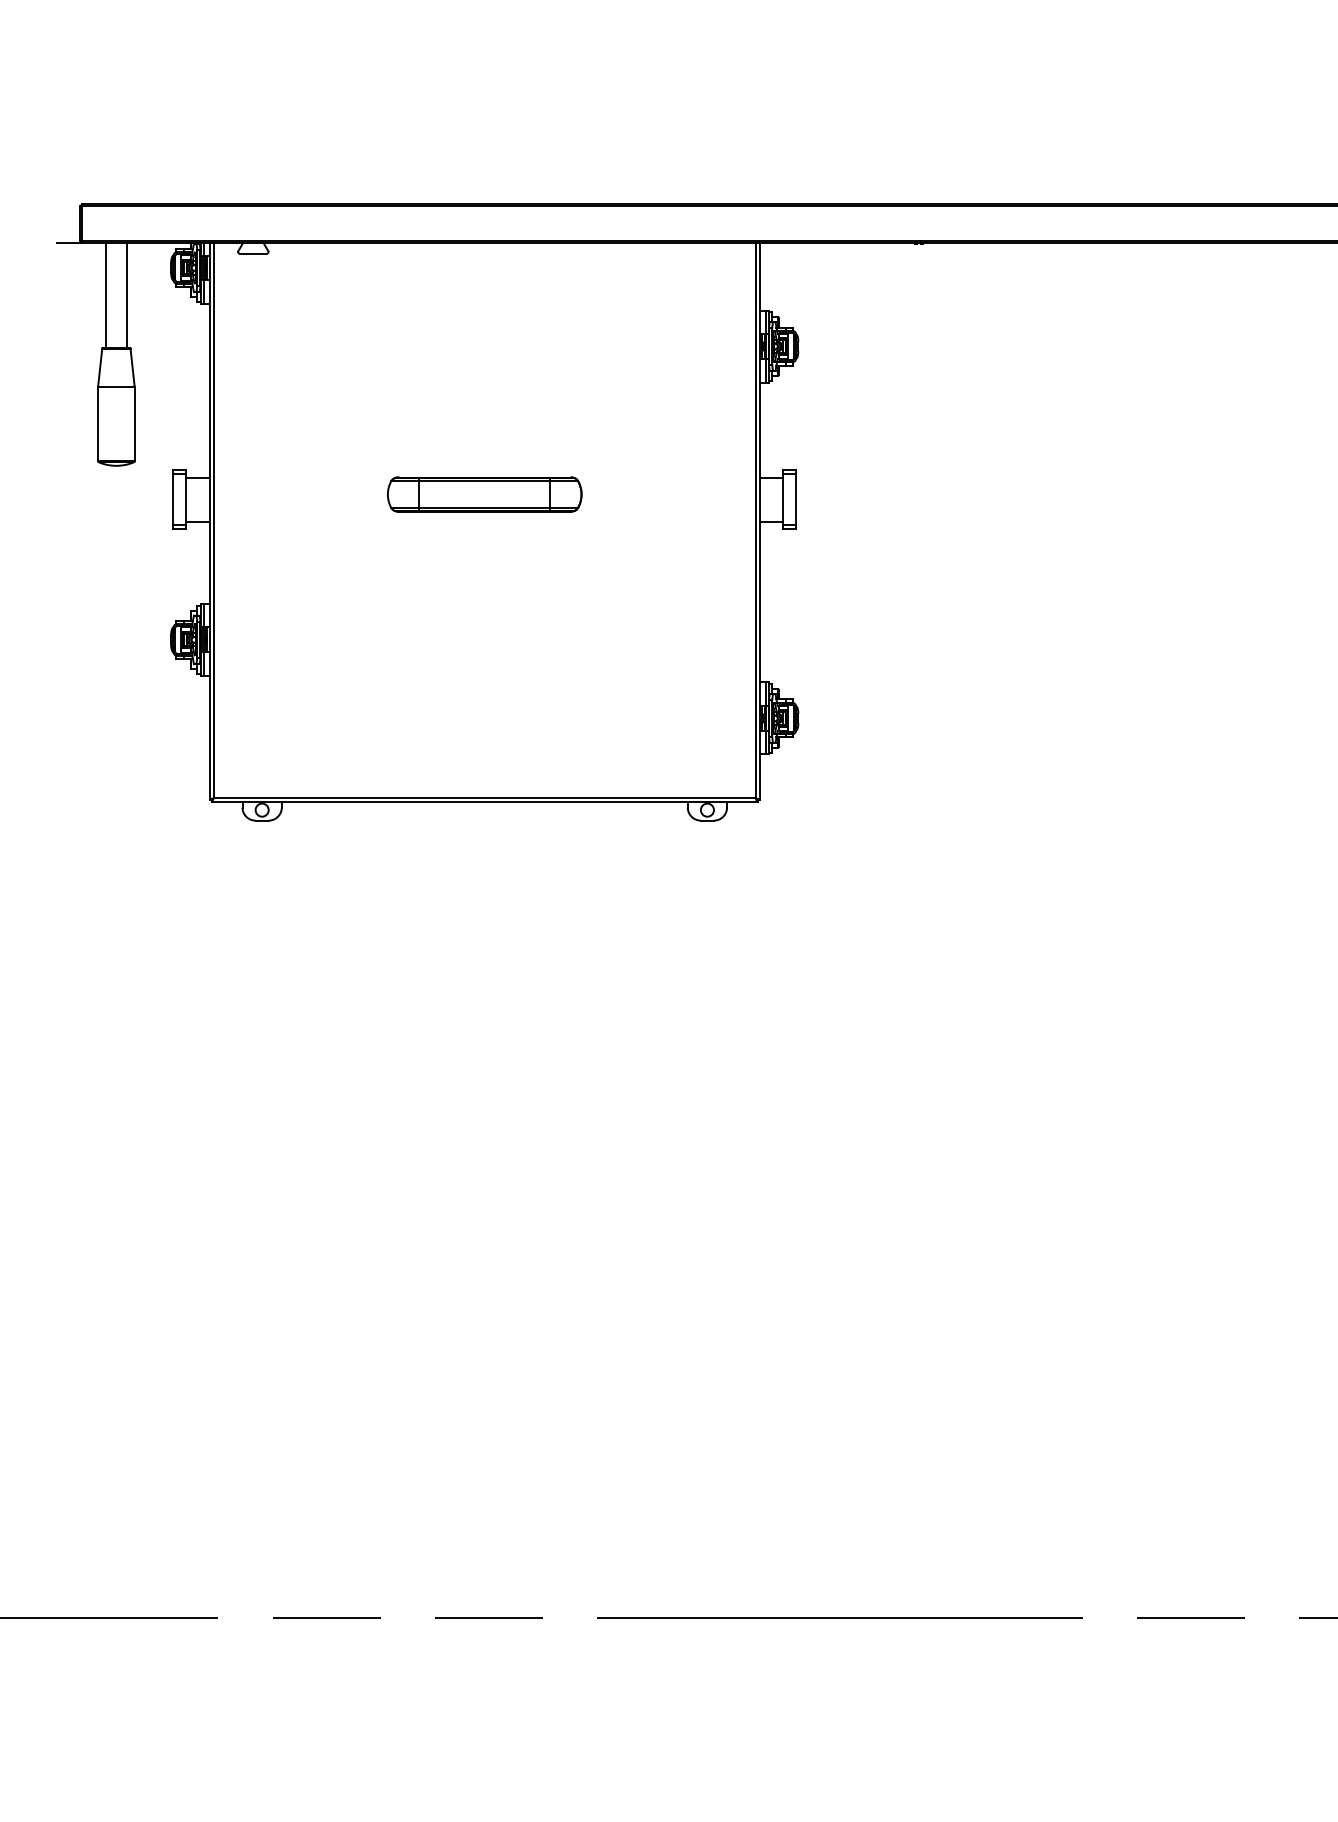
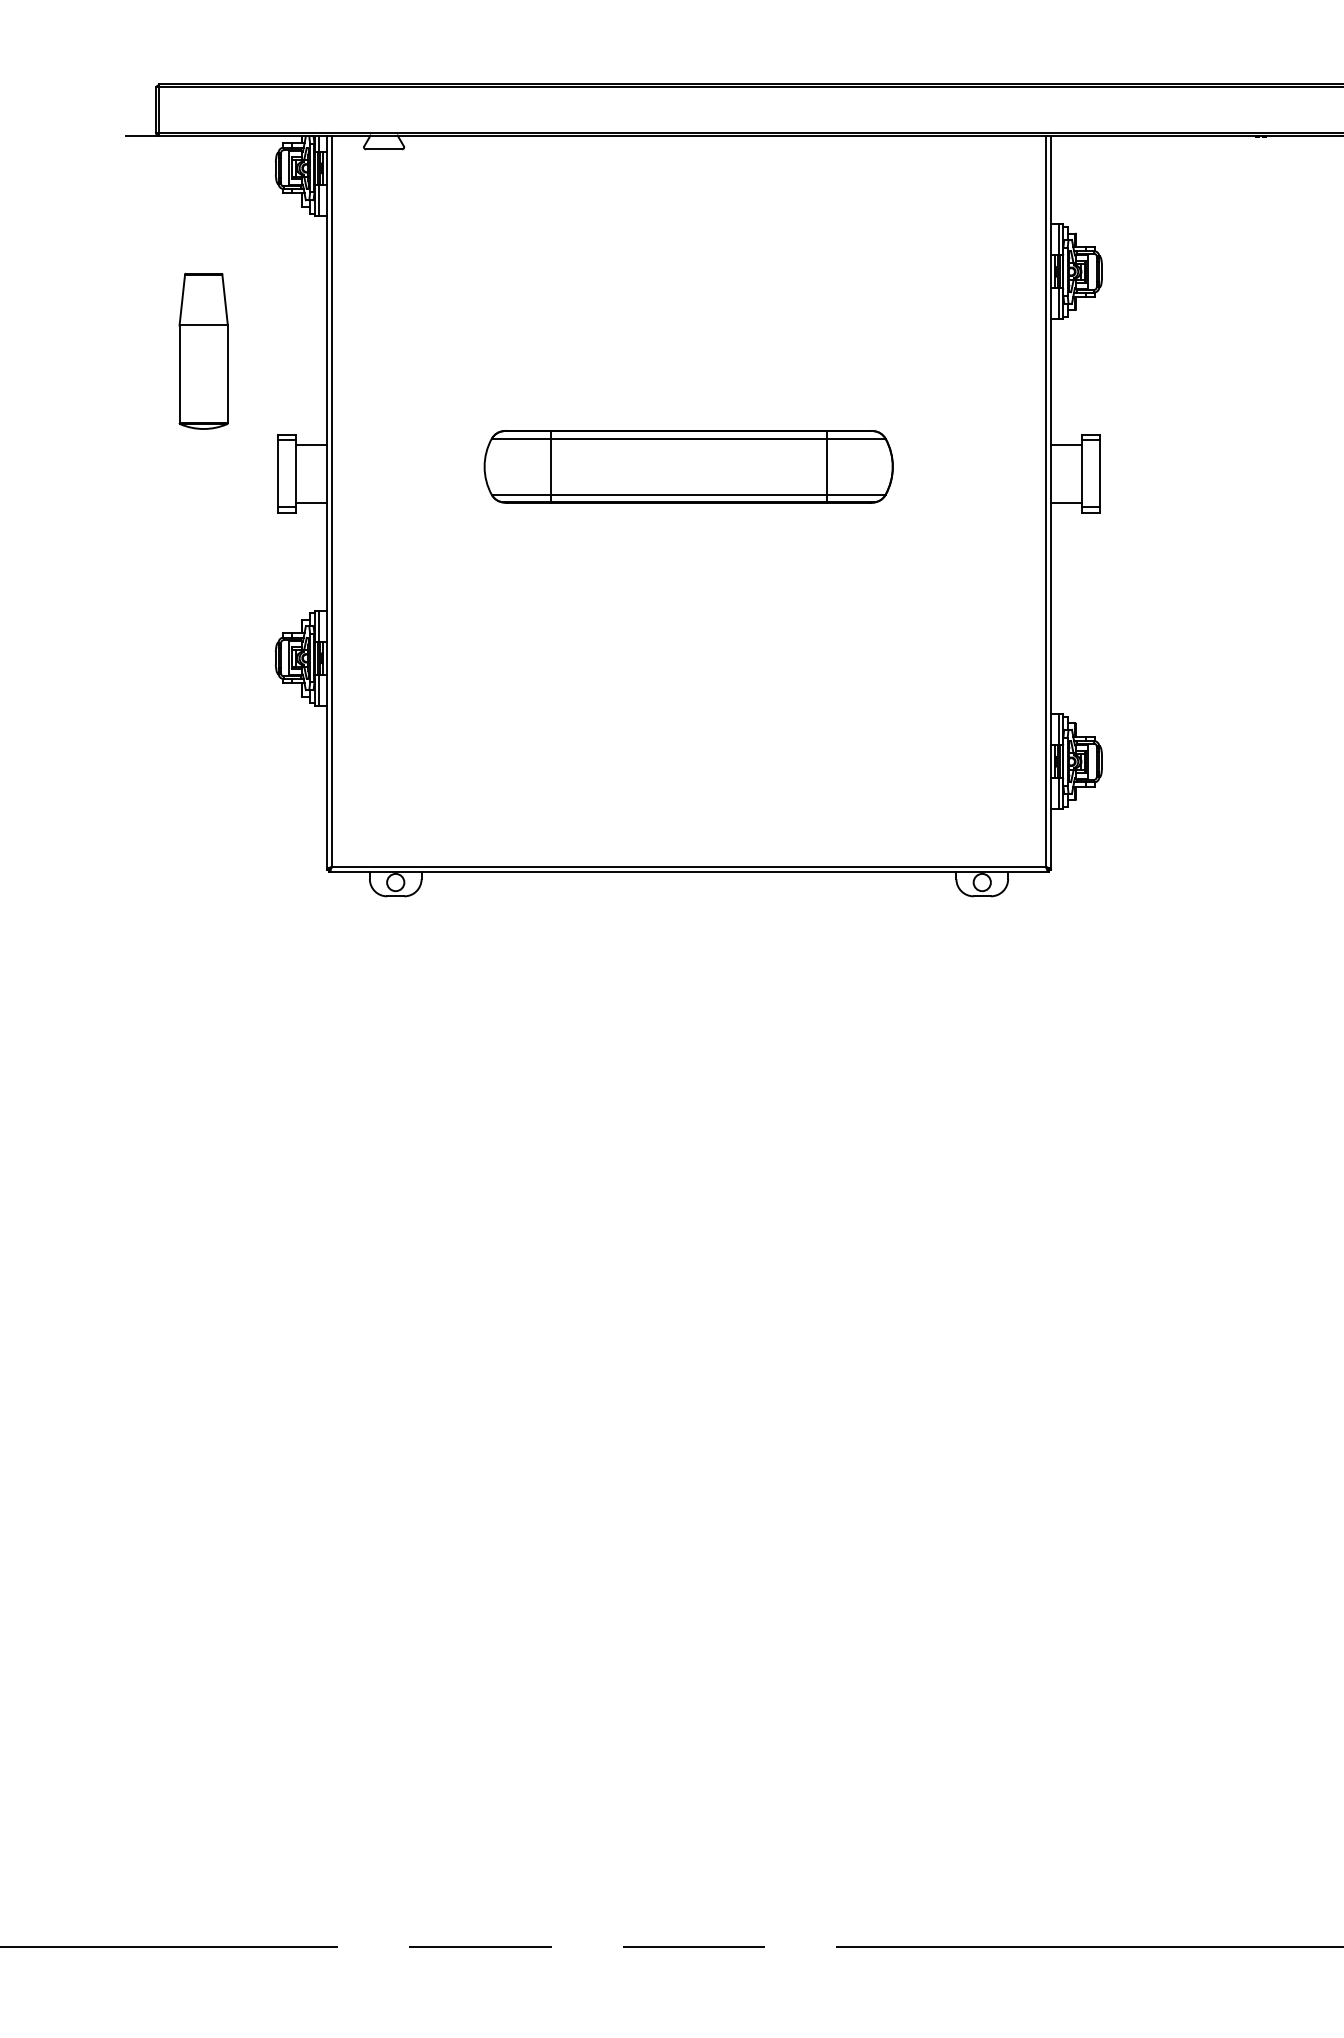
line: (105, 295) -> (189, 204), removed
line: (126, 295) -> (217, 204), removed
part: (484, 494) -> (688, 466), size x1.6

